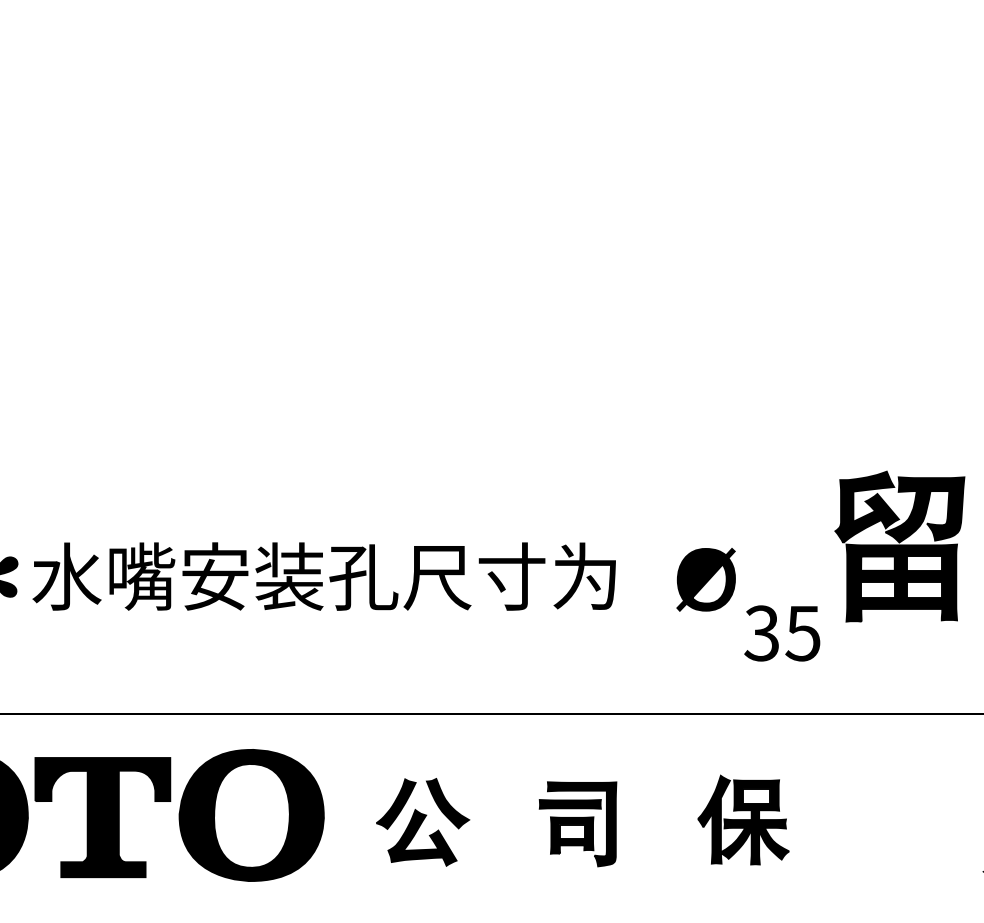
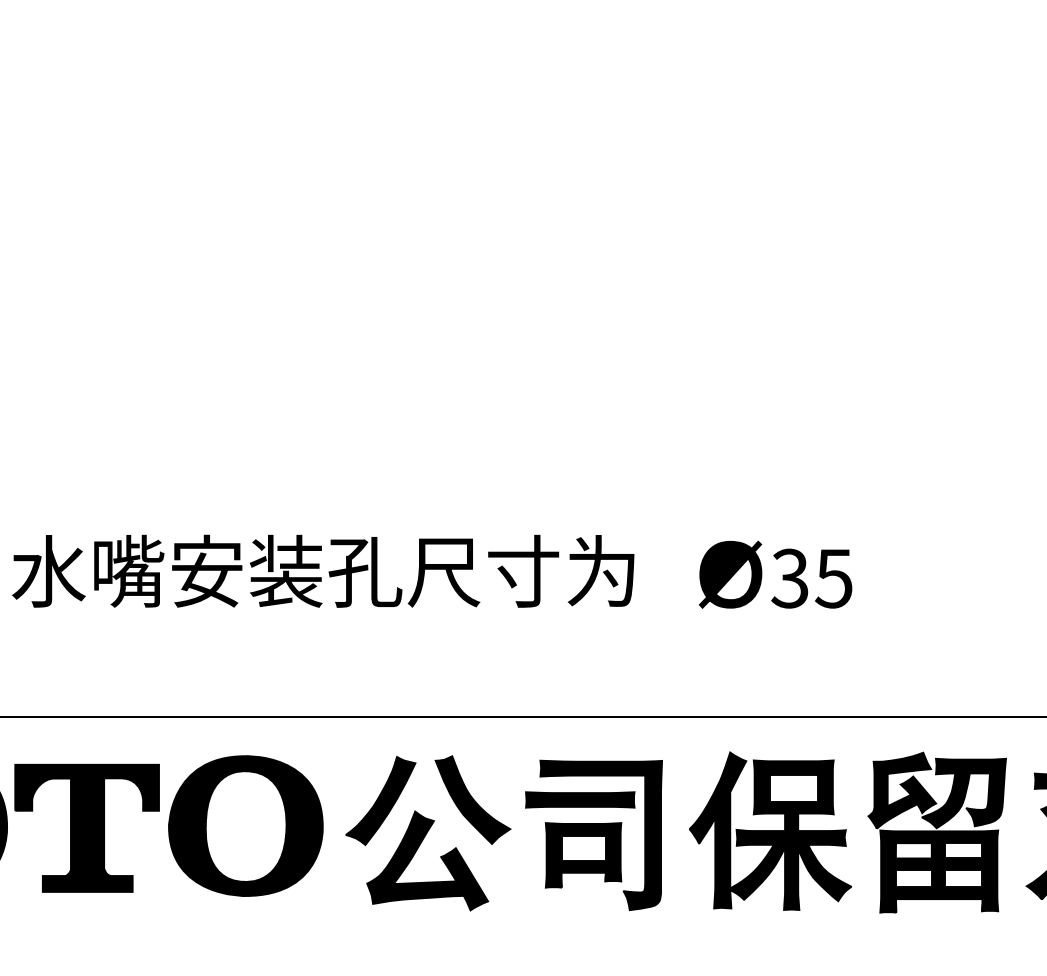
part: (899, 546) -> (936, 832), moved
text: (782, 633) -> (812, 578), moved
part: (743, 819) -> (770, 830), size x1.67
part: (422, 822) -> (428, 833), size x1.67
part: (577, 824) -> (593, 835), size x1.67

